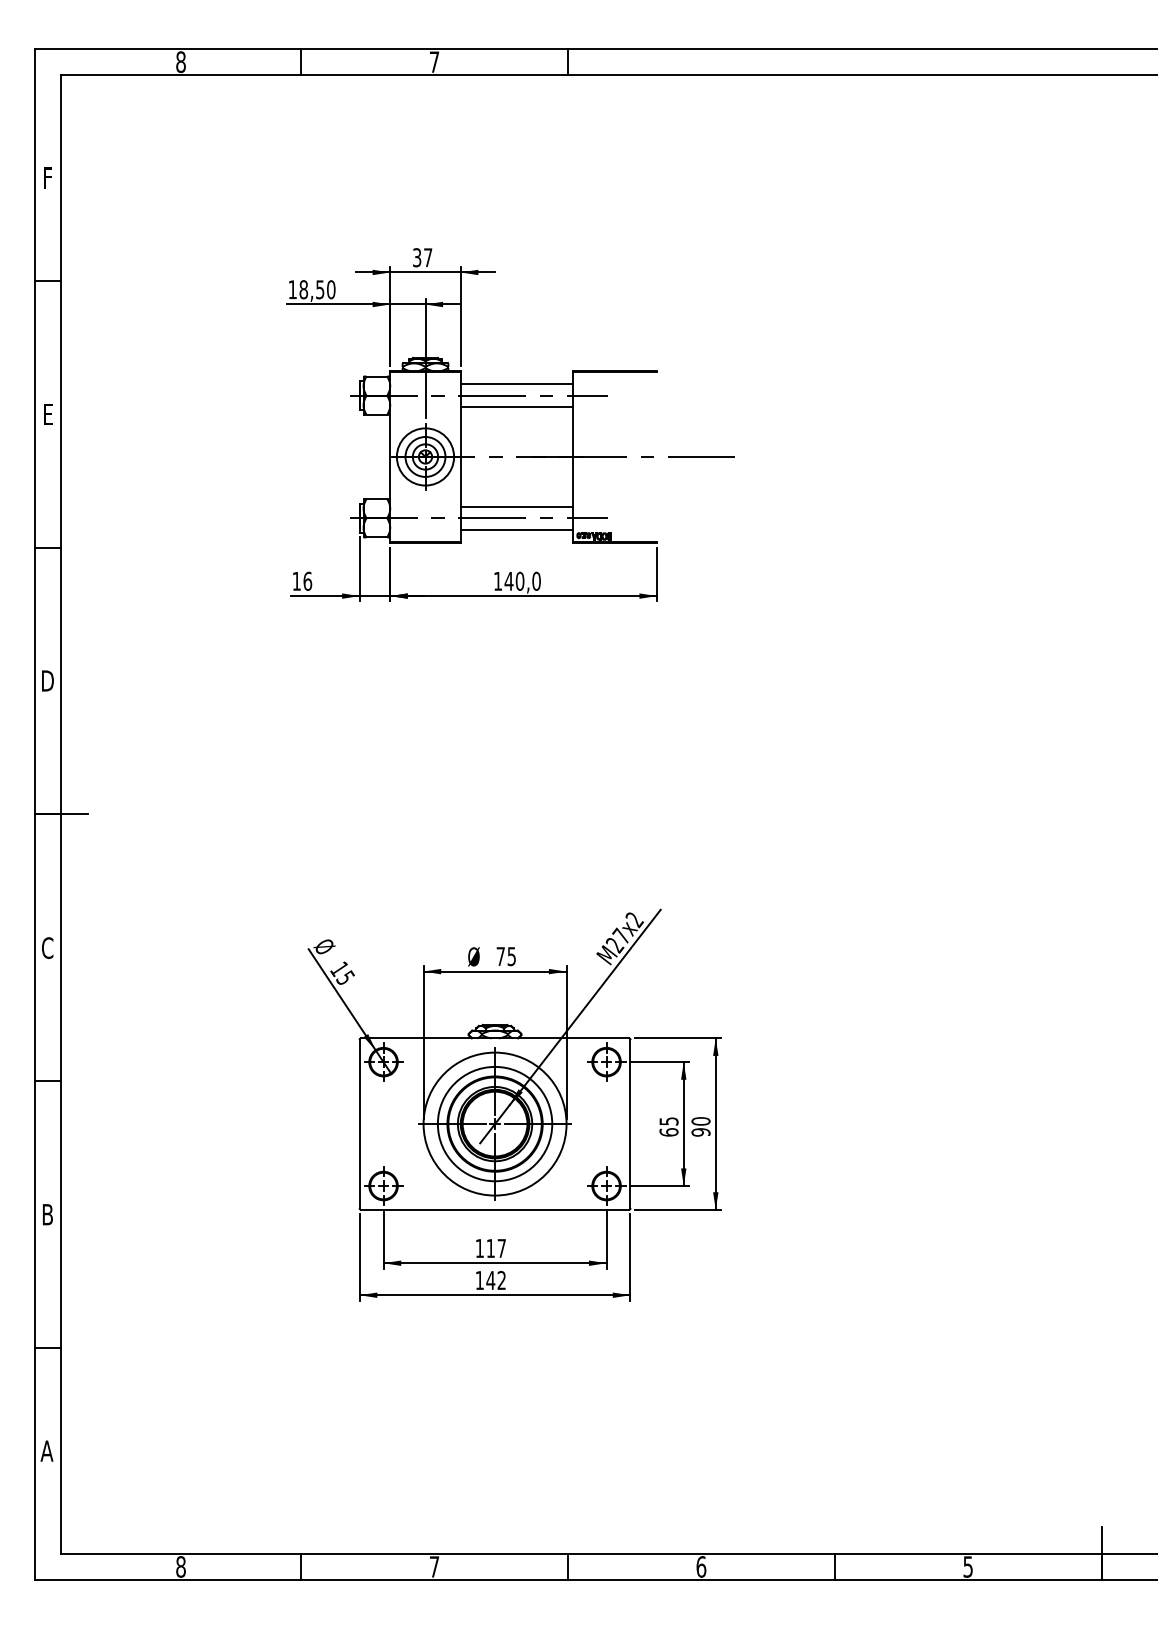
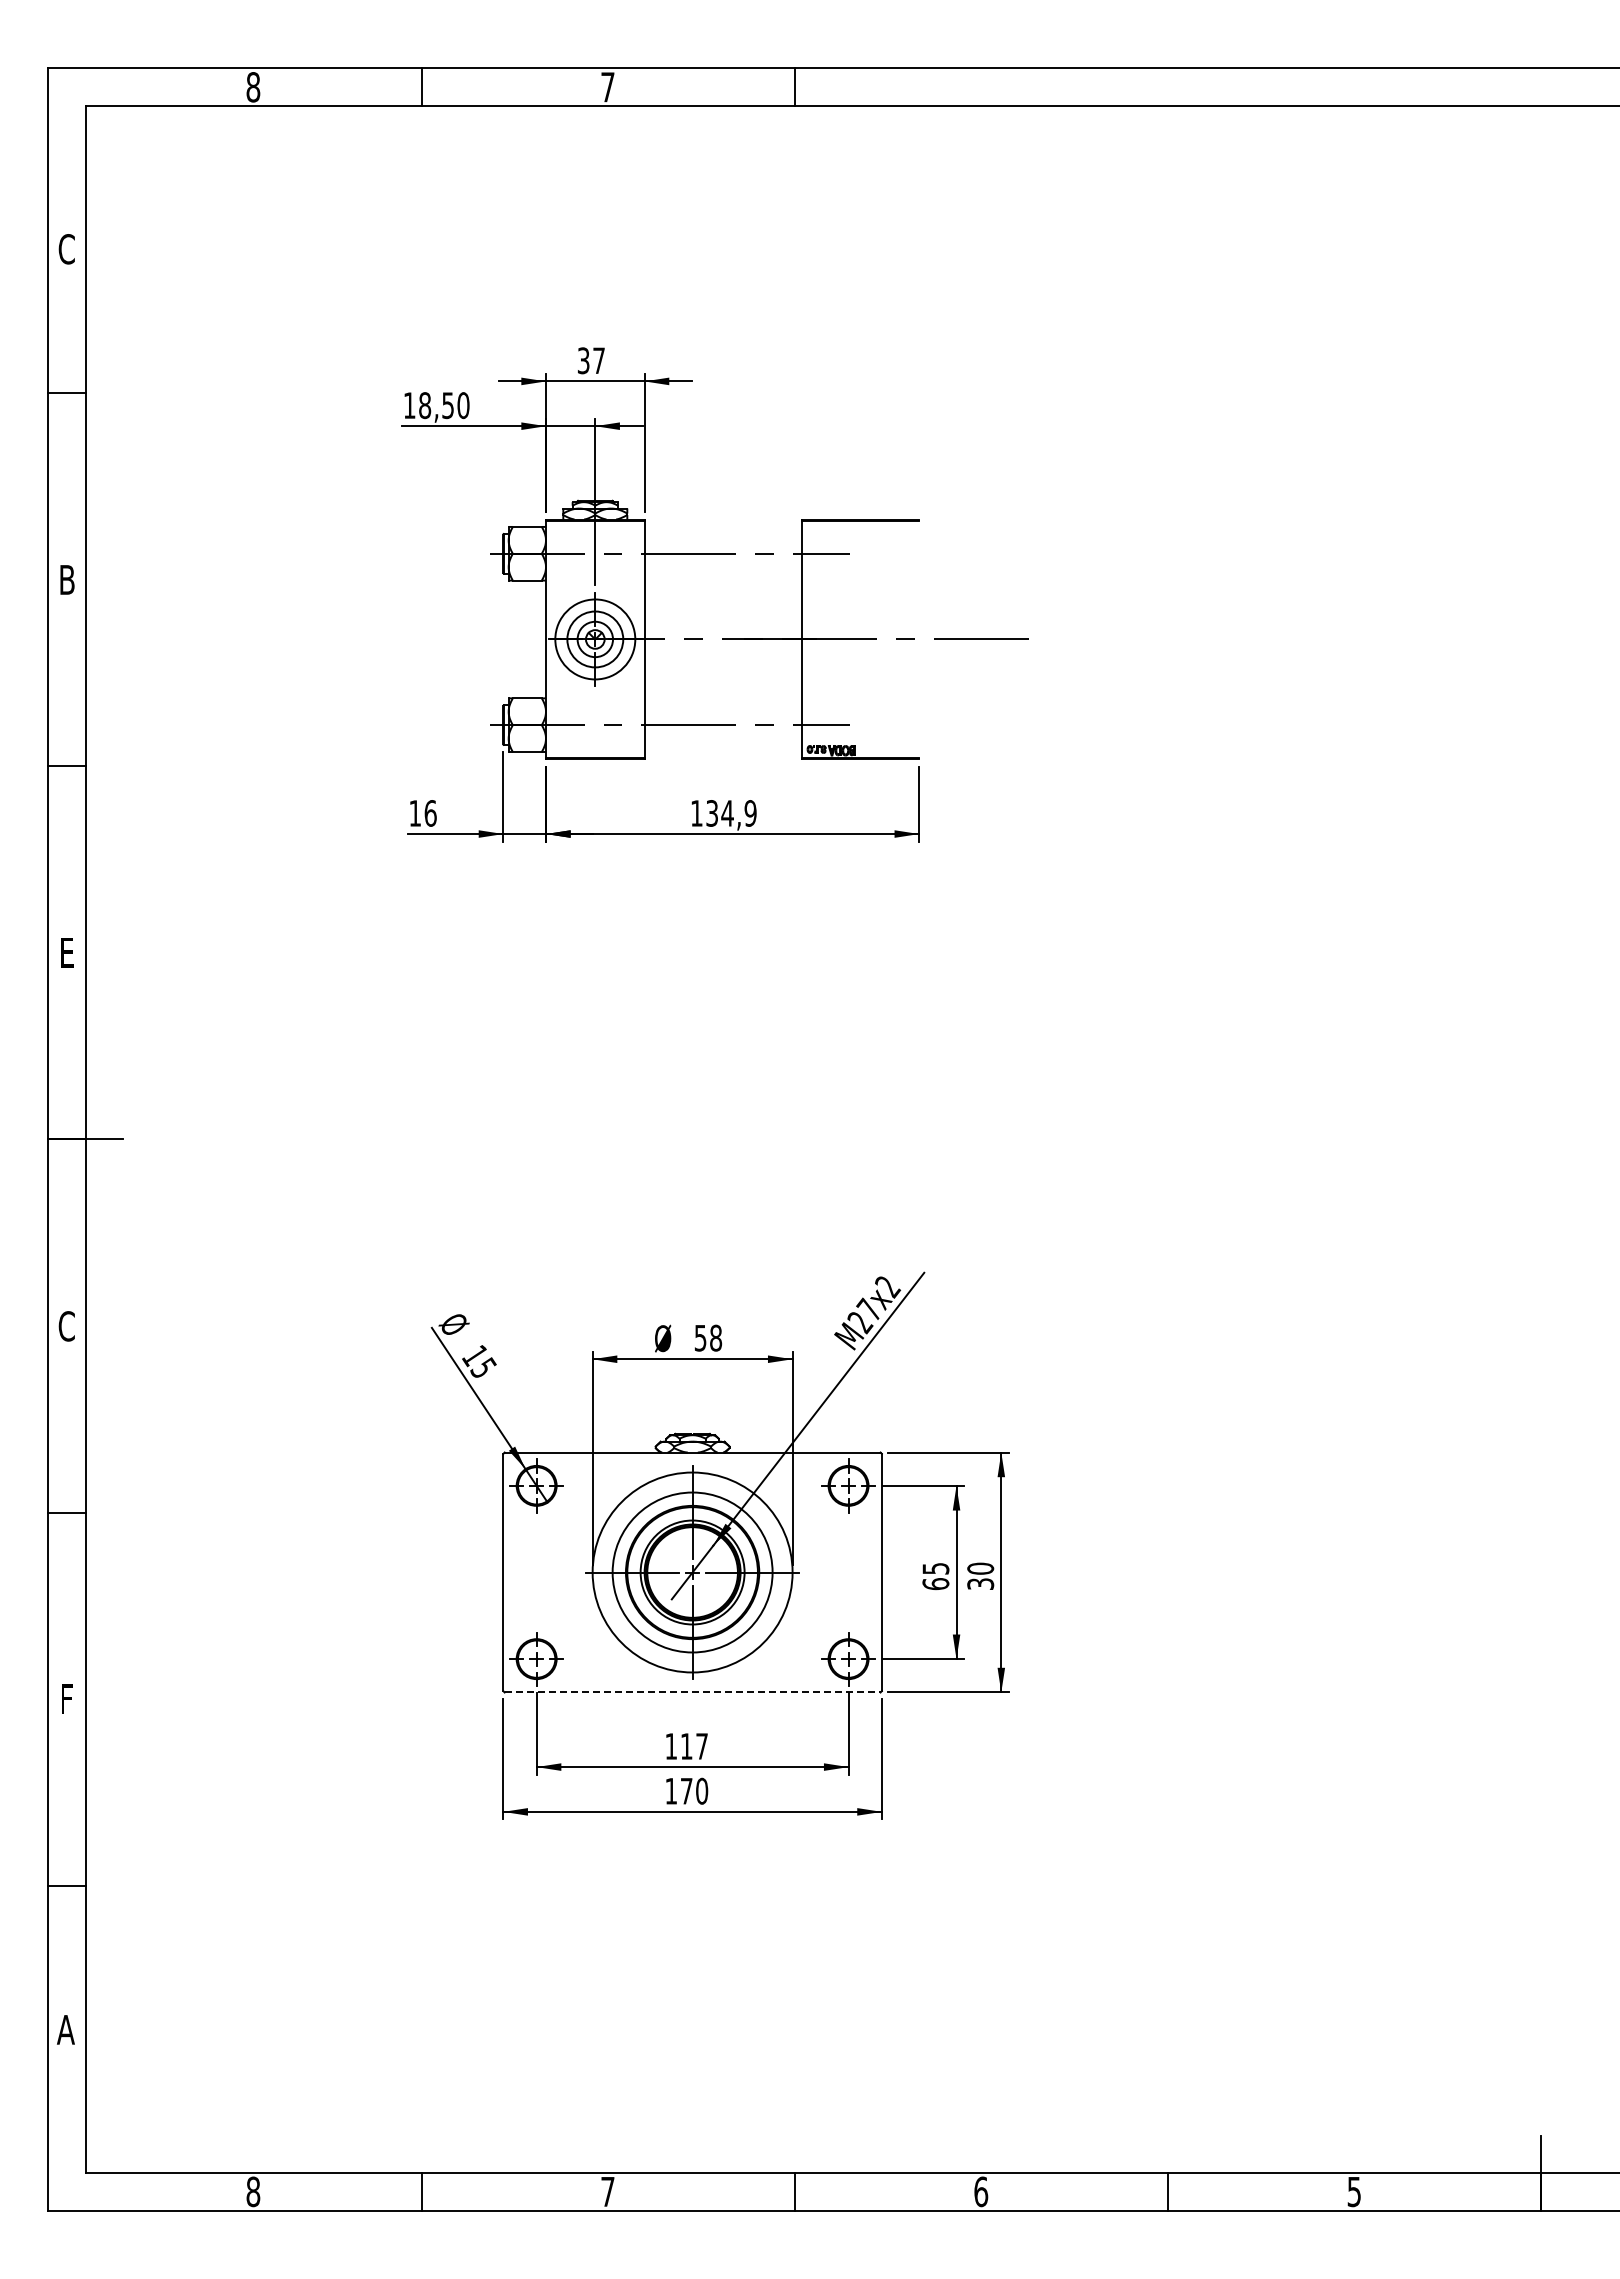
text: (47, 178) -> (66, 249), F -> C
line: (516, 384) -> (722, 537), removed
line: (516, 406) -> (722, 569), removed
text: (48, 414) -> (67, 579), E -> B
line: (516, 507) -> (722, 709), removed
line: (516, 529) -> (722, 741), removed
text: (522, 581) -> (730, 813), 140,0 -> 134,9
text: (48, 680) -> (67, 952), D -> E
text: (506, 956) -> (708, 1337), 75 -> 58
text: (700, 1132) -> (980, 1584), 90 -> 30
line: (494, 1209) -> (692, 1692), solid -> dashed
text: (48, 1214) -> (67, 1698), B -> F
text: (496, 1279) -> (694, 1790), 142 -> 170

